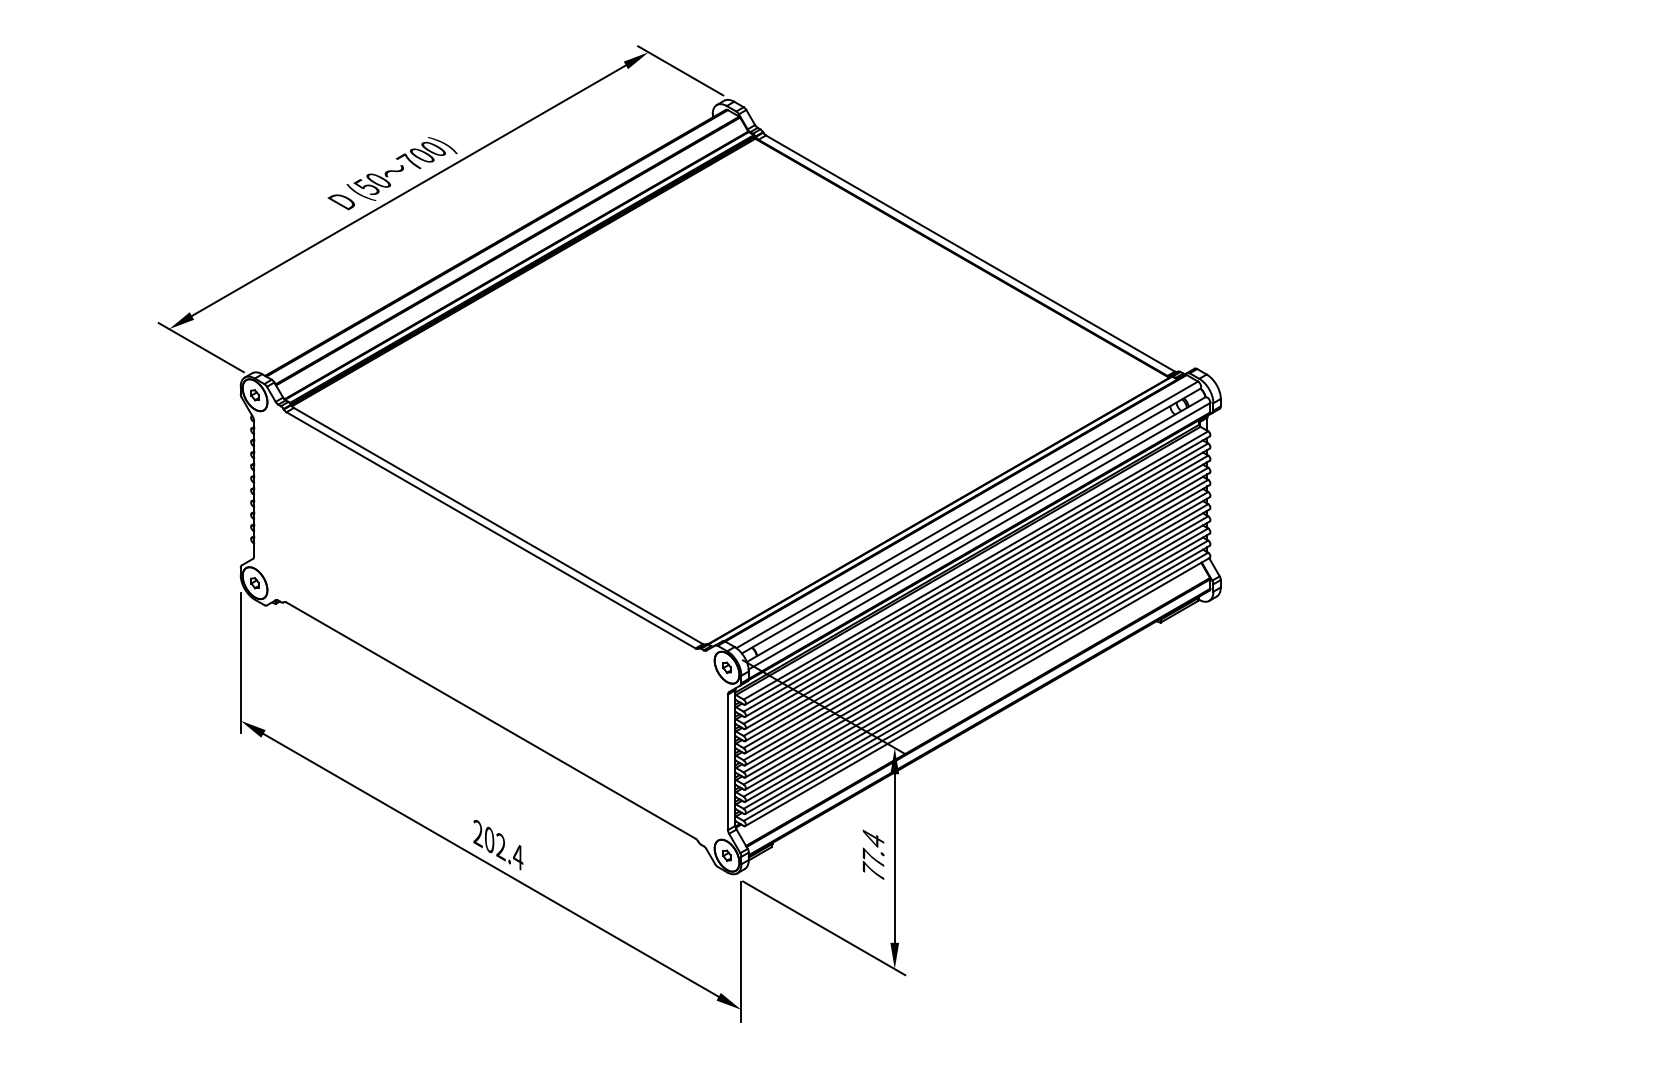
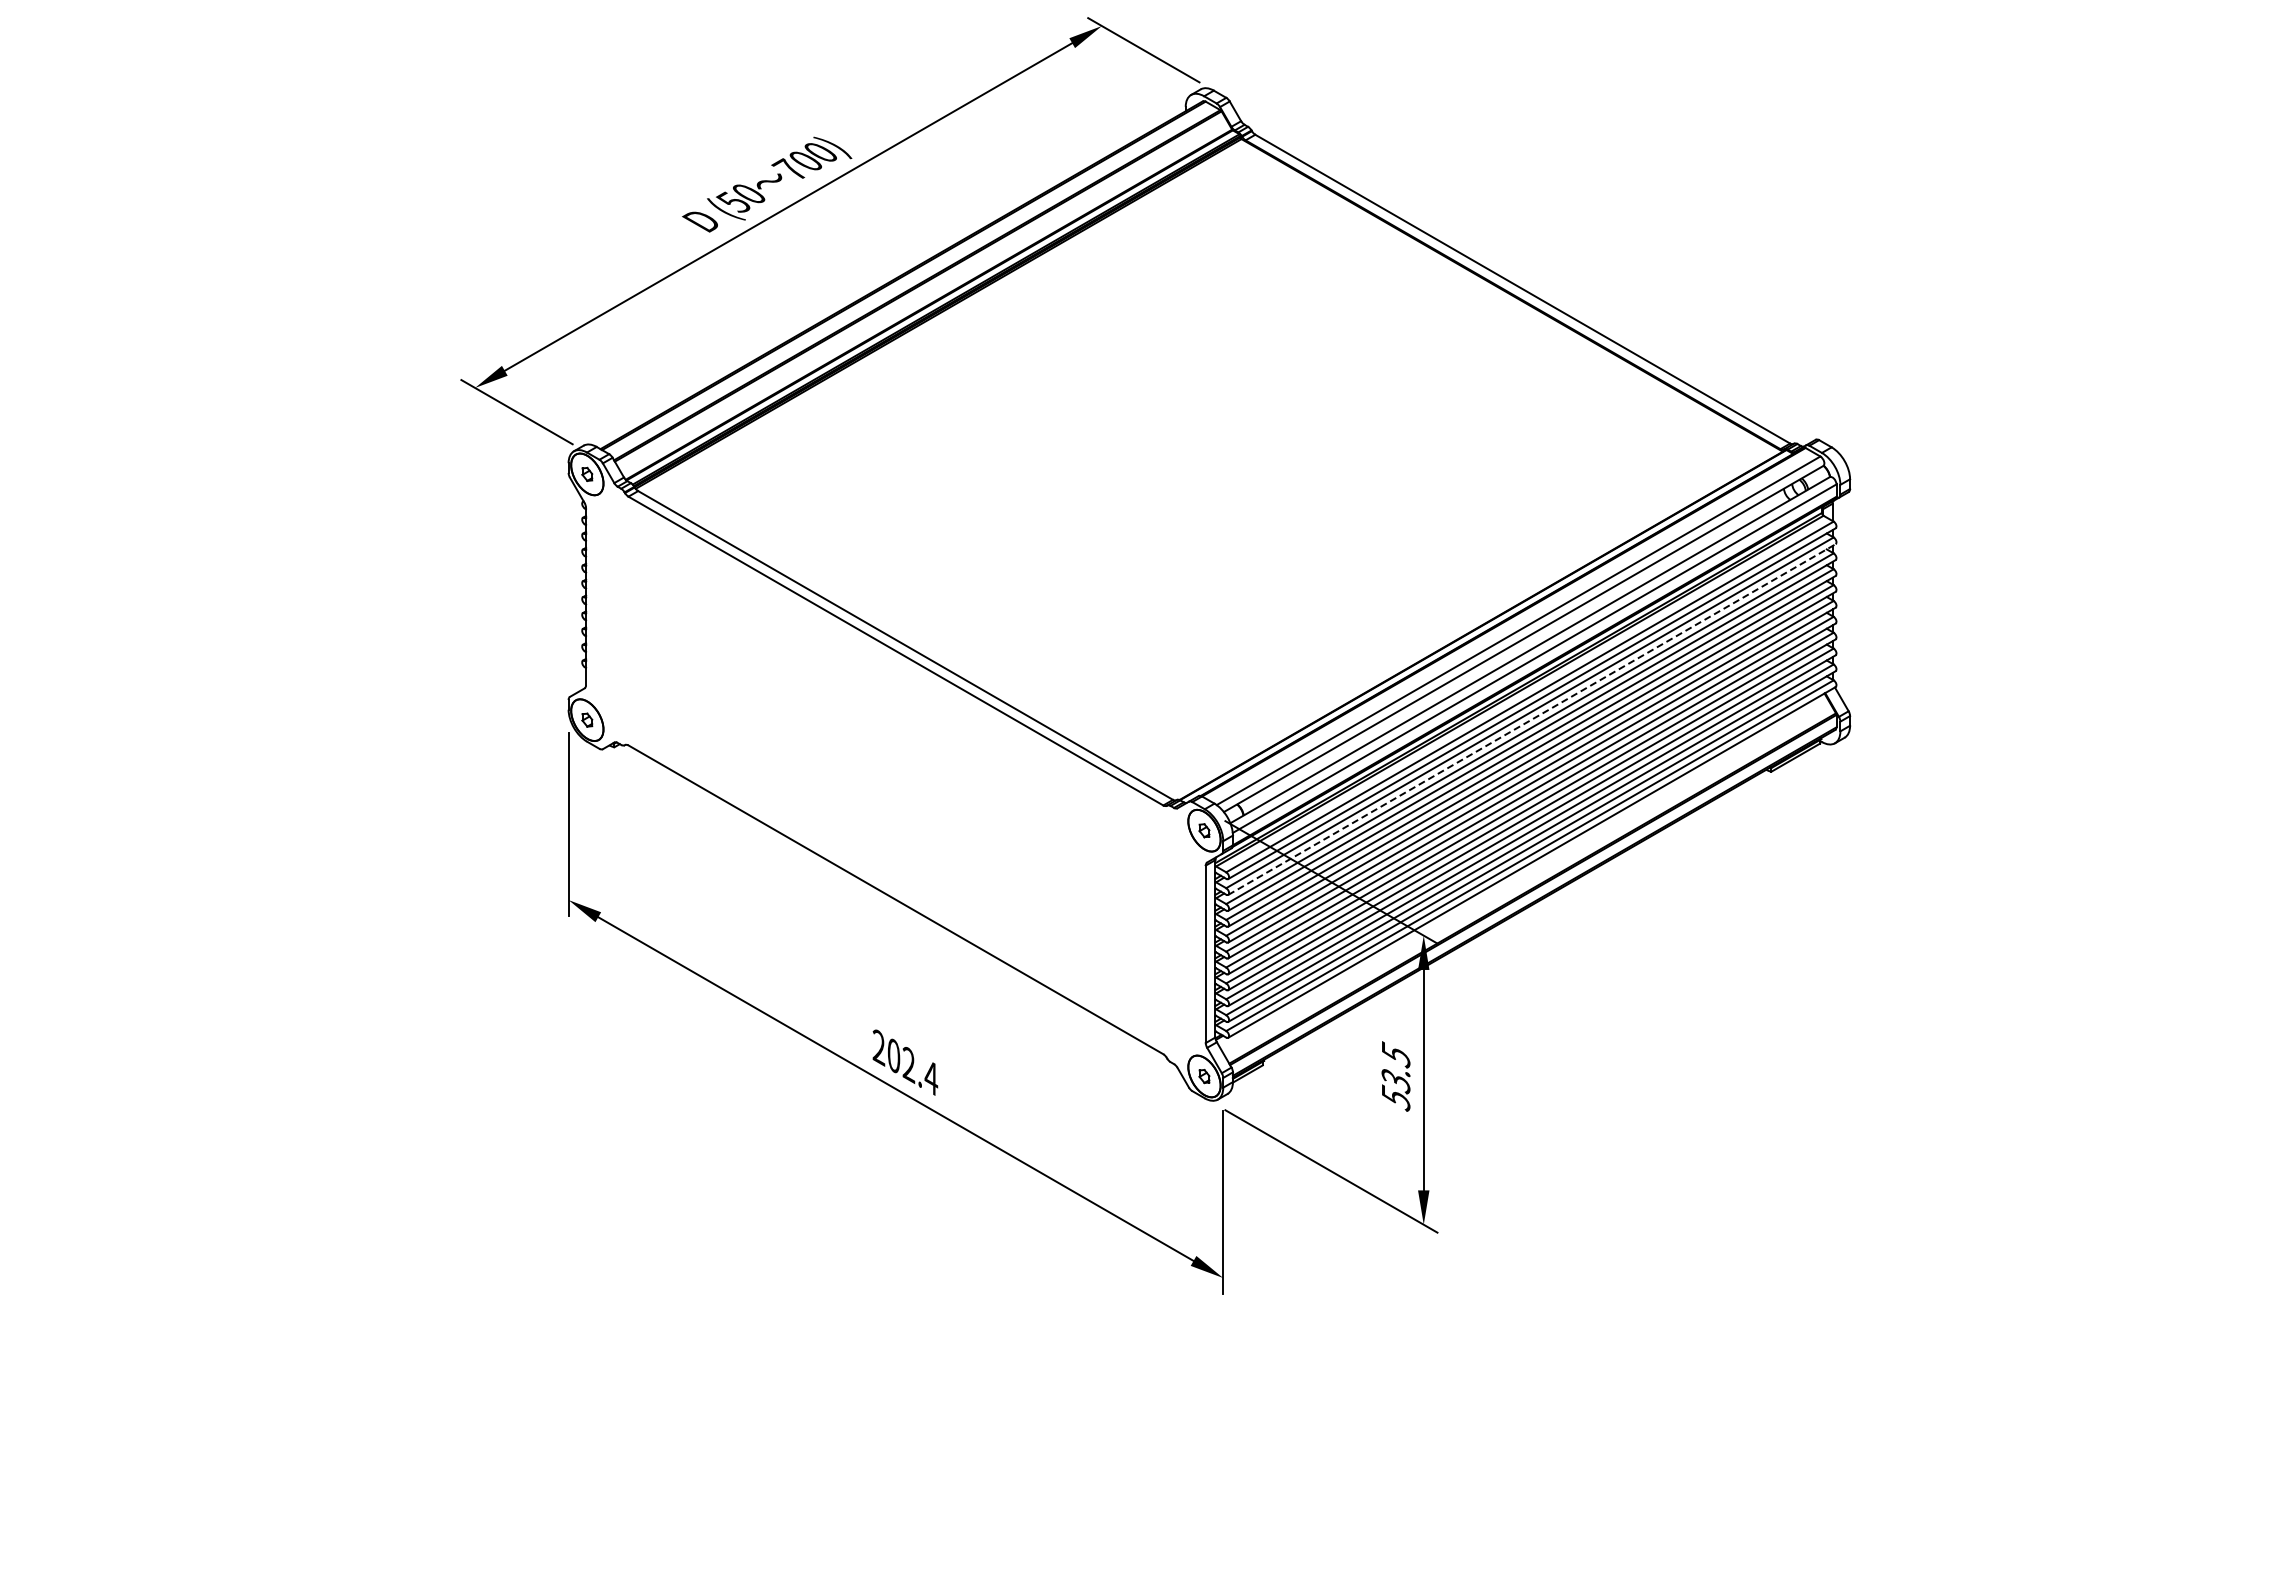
line: (977, 582) -> (1531, 719), solid -> dashed
text: (873, 855) -> (1395, 1076), 77.4 -> 53.5

